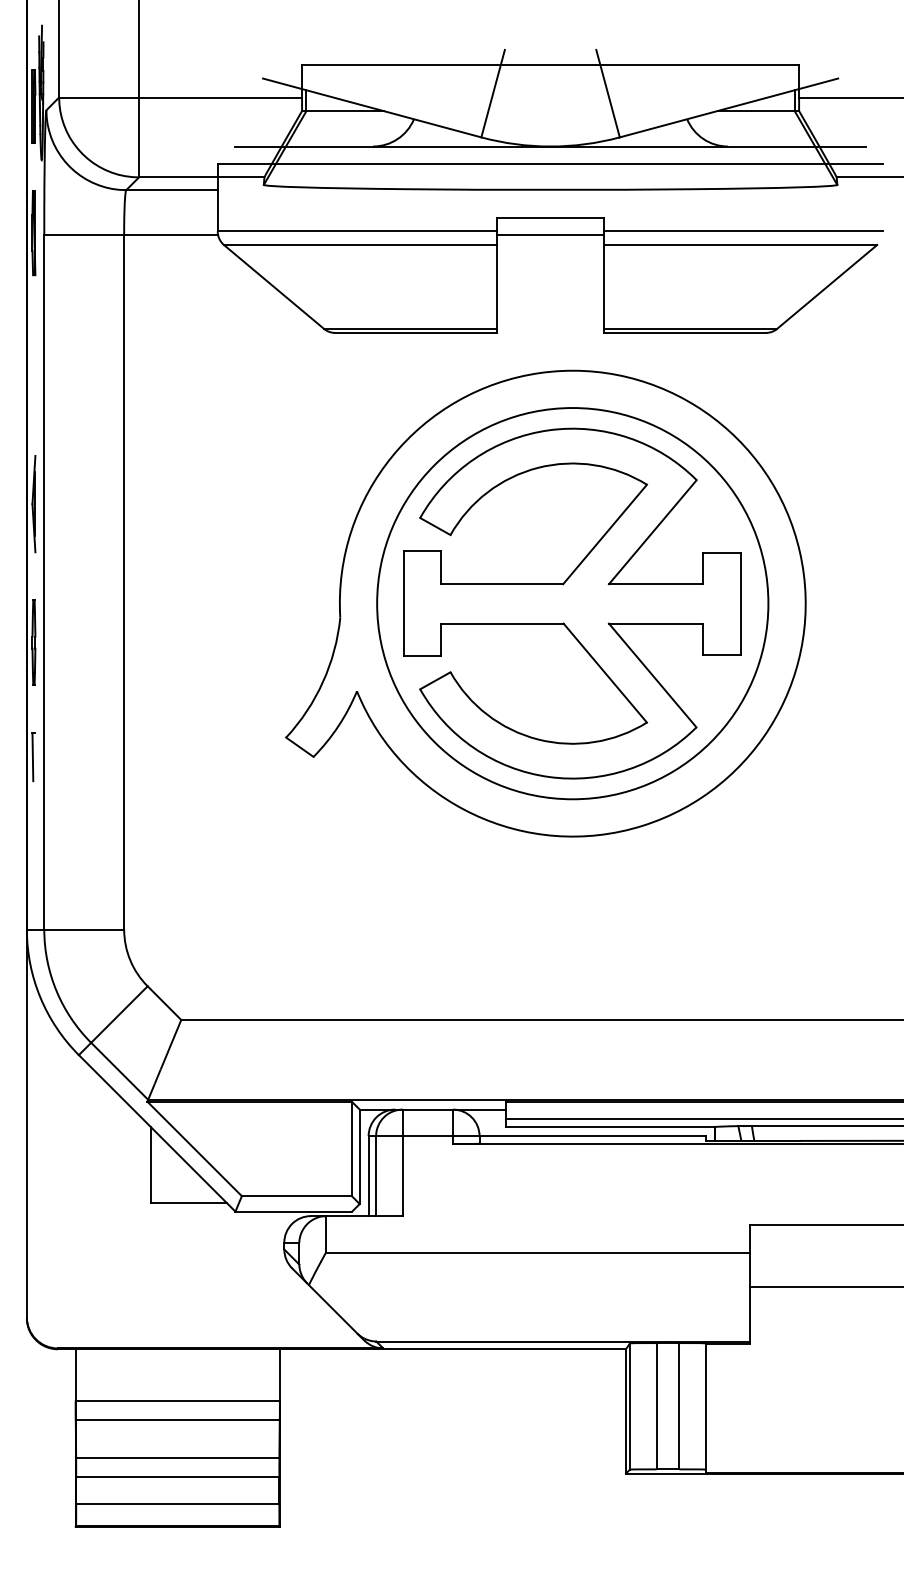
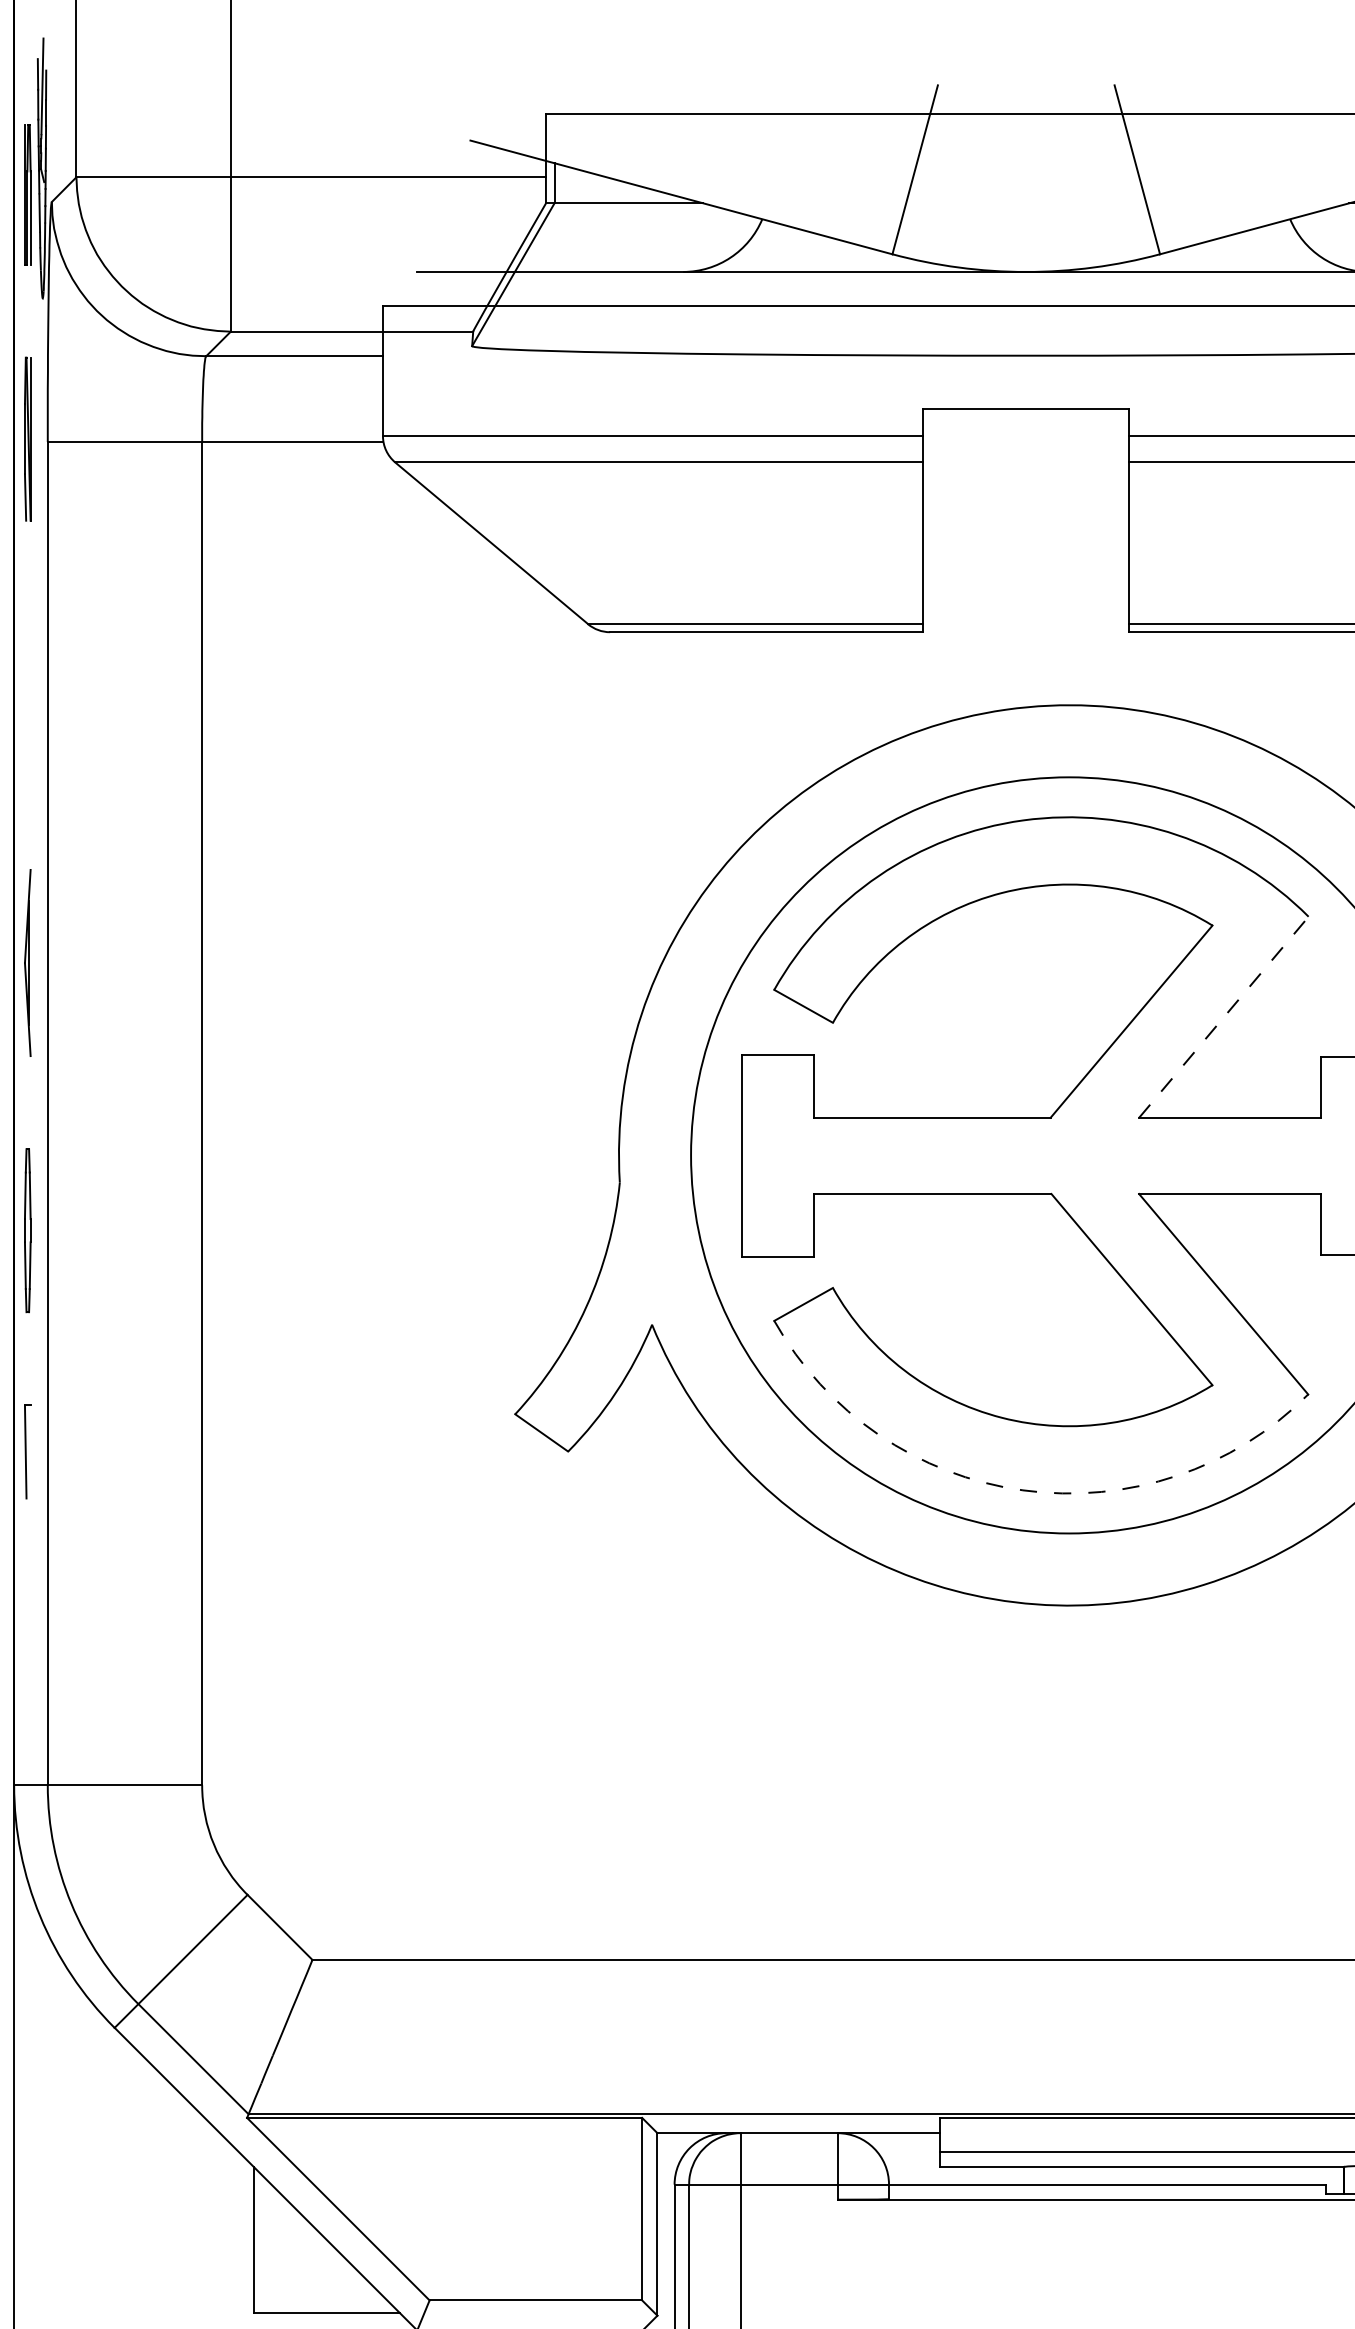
line: (550, 234) -> (1026, 441), removed
line: (653, 531) -> (1225, 1015), solid -> dashed
arc: (548, 776) -> (1022, 1489), solid -> dashed

